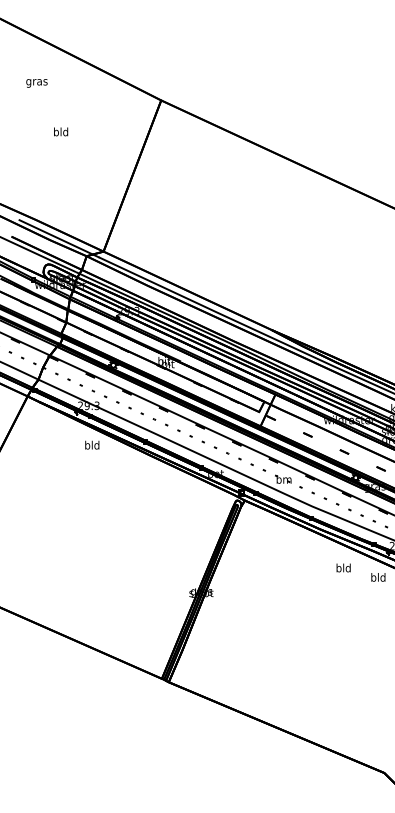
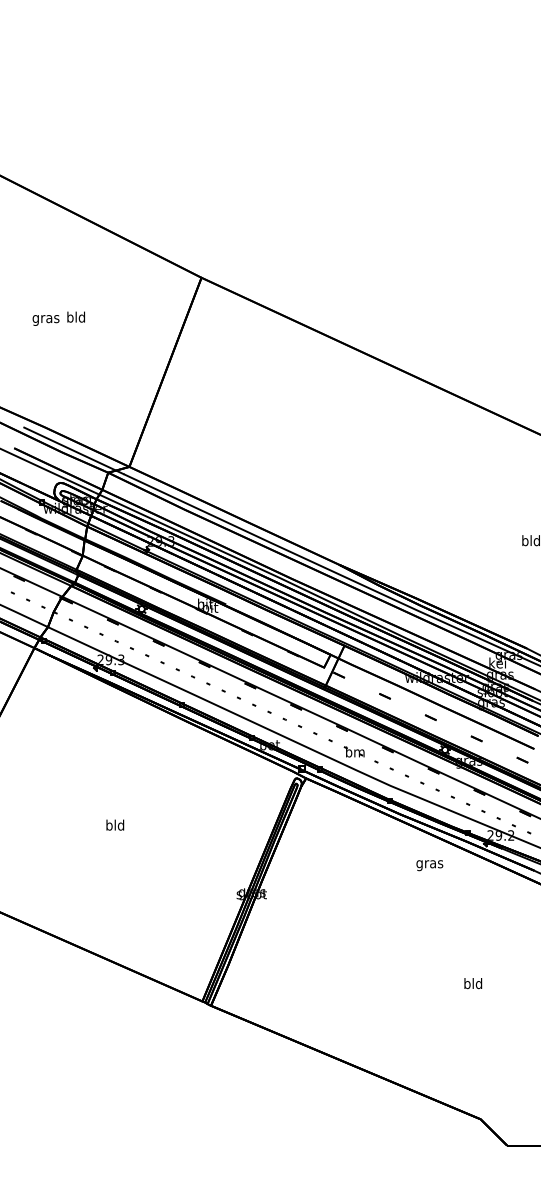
text: (36, 83) -> (45, 320), moved
text: (92, 444) -> (115, 824), moved
text: (343, 569) -> (429, 864), bld -> gras
text: (378, 577) -> (473, 983), moved

